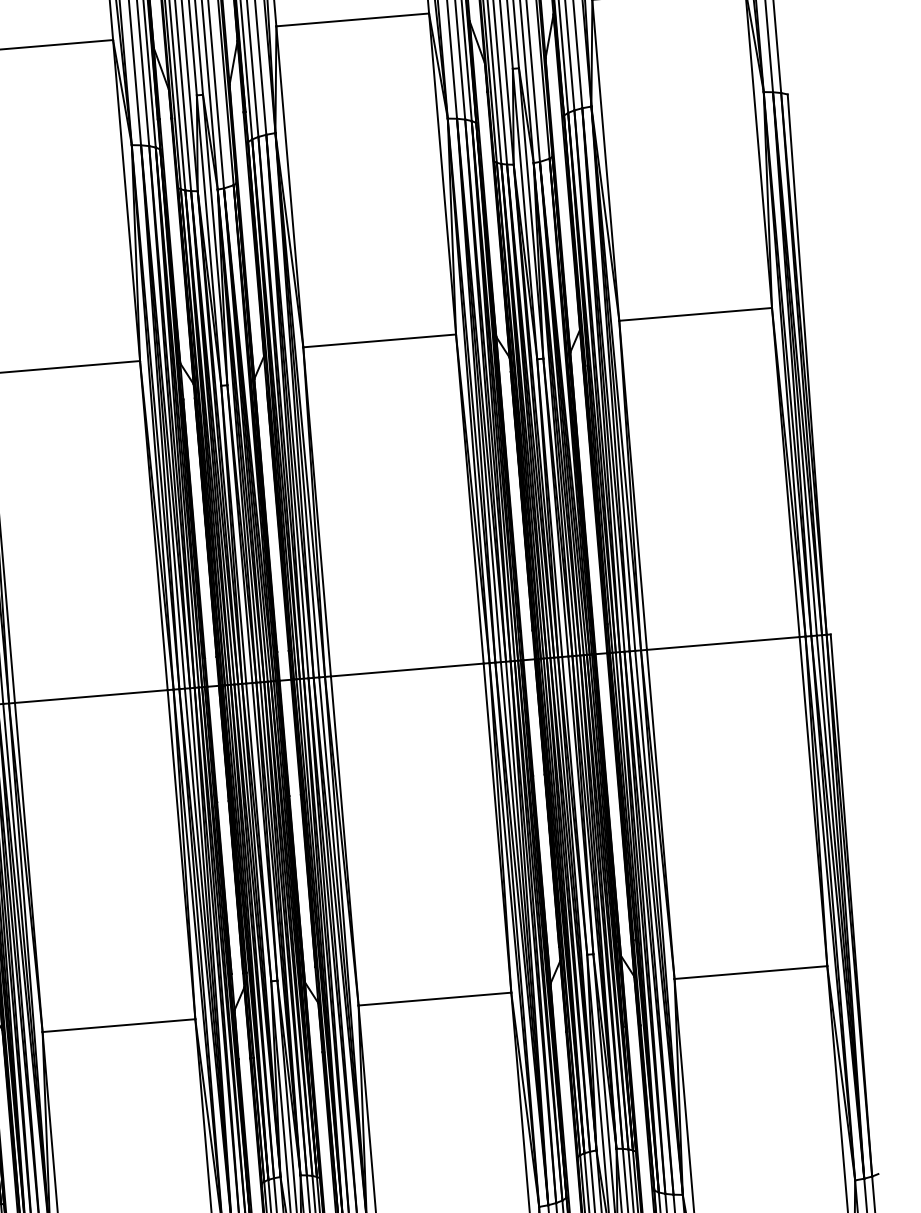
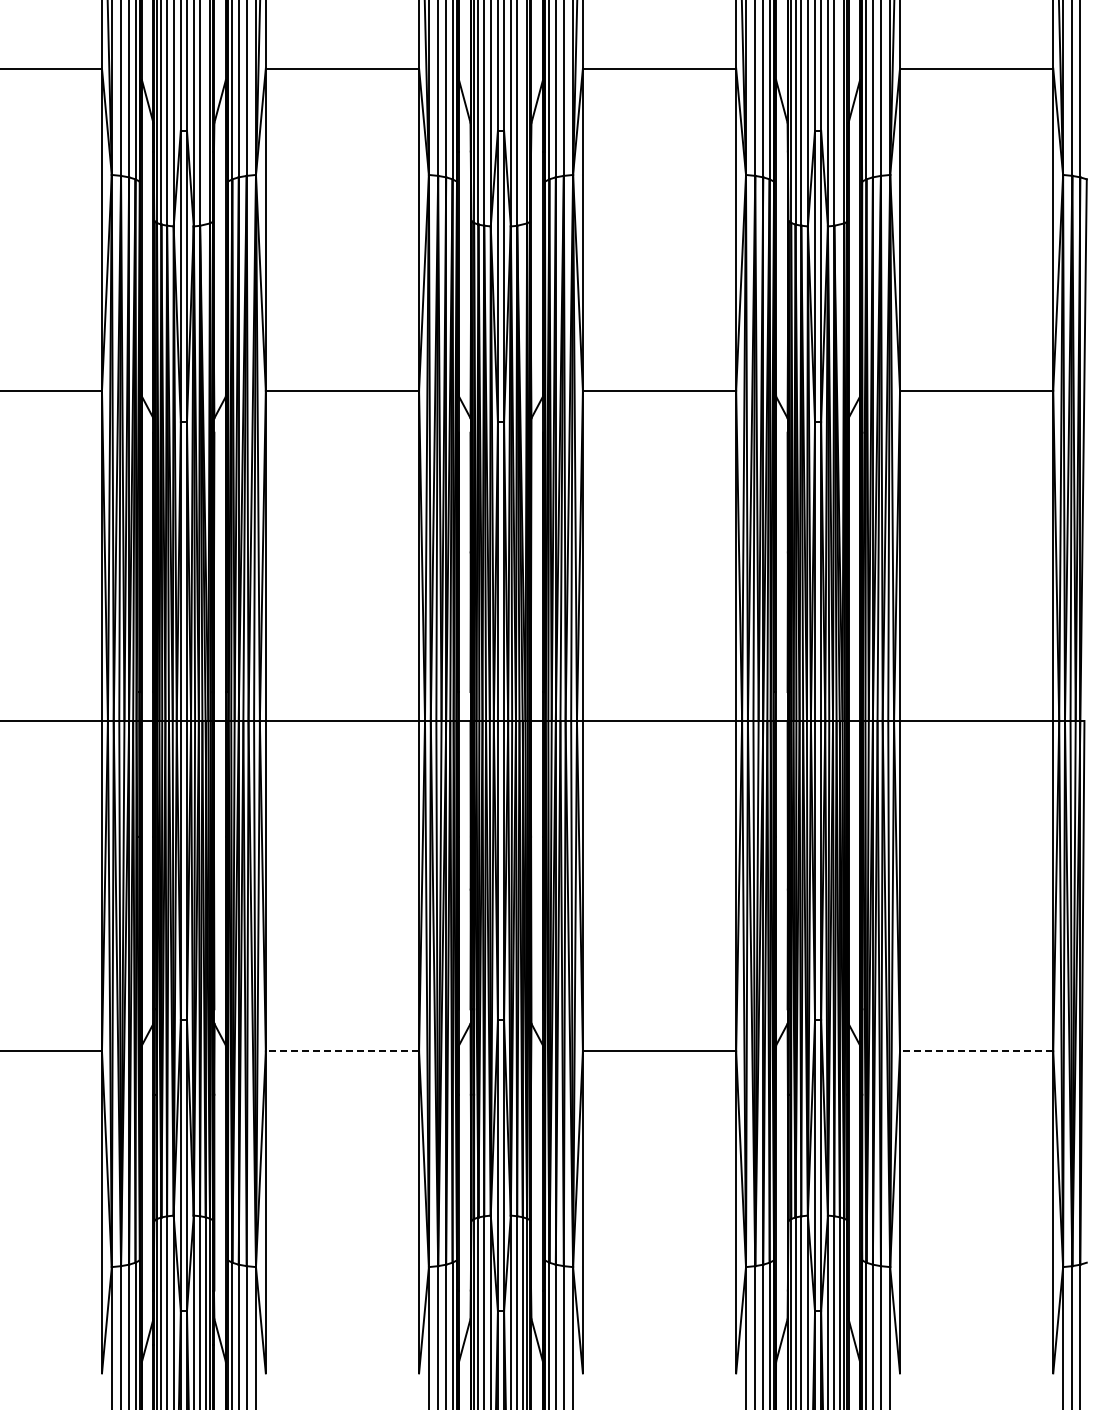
line: (750, 972) -> (976, 1051), solid -> dashed
line: (119, 1025) -> (342, 1051), solid -> dashed

